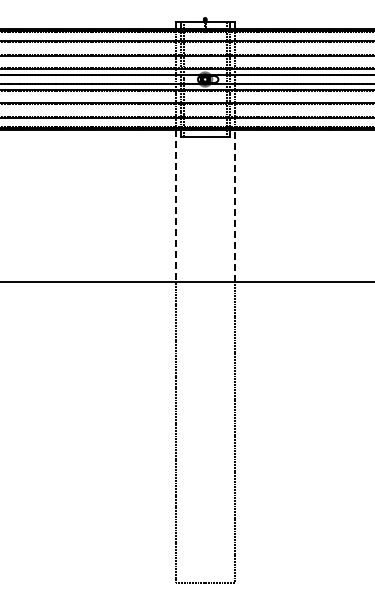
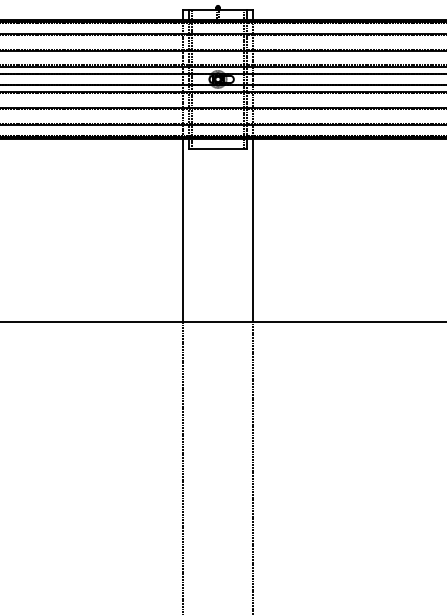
line: (234, 205) -> (253, 230), dashed -> solid
line: (175, 206) -> (182, 231), dashed -> solid

